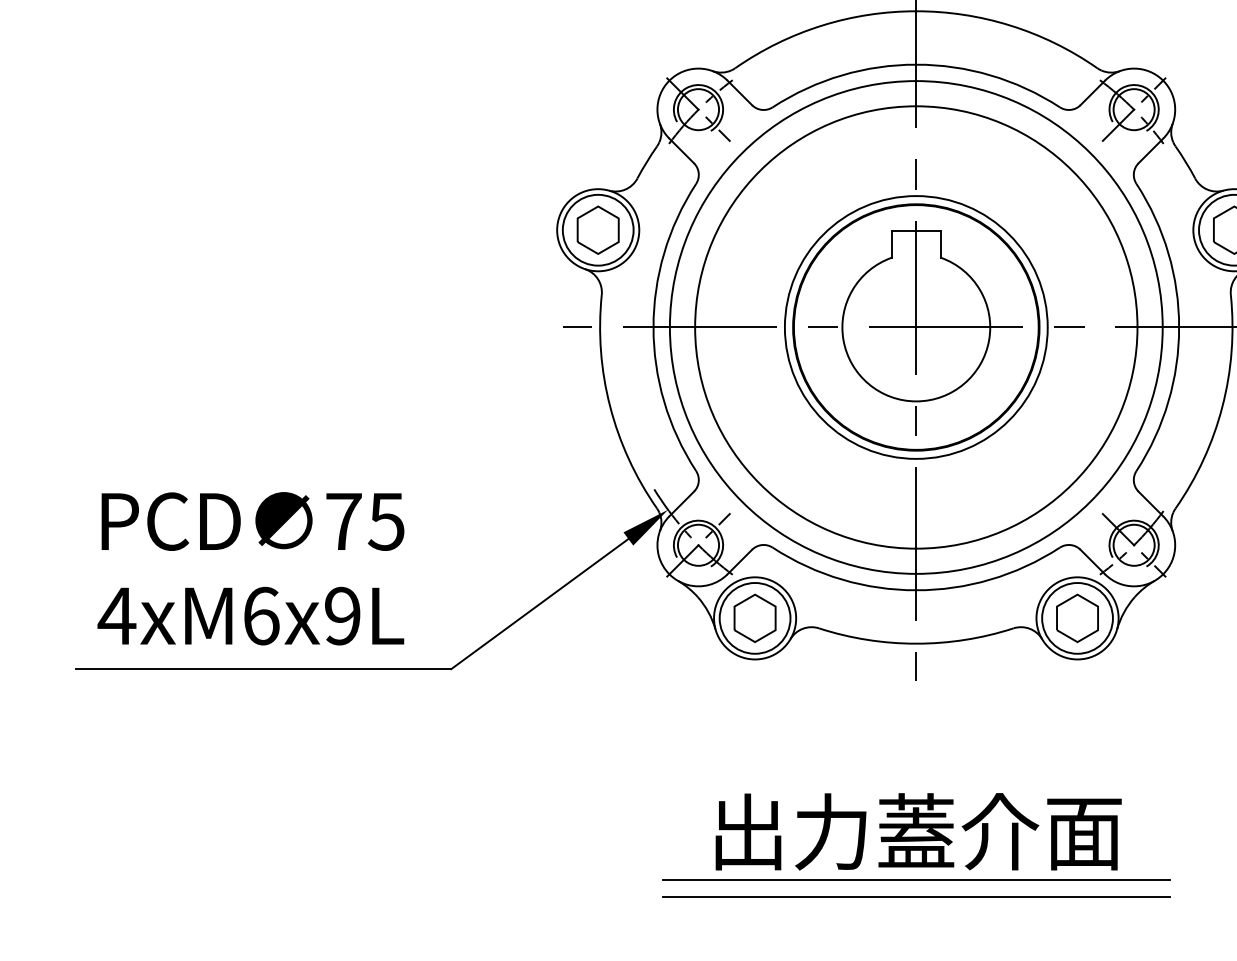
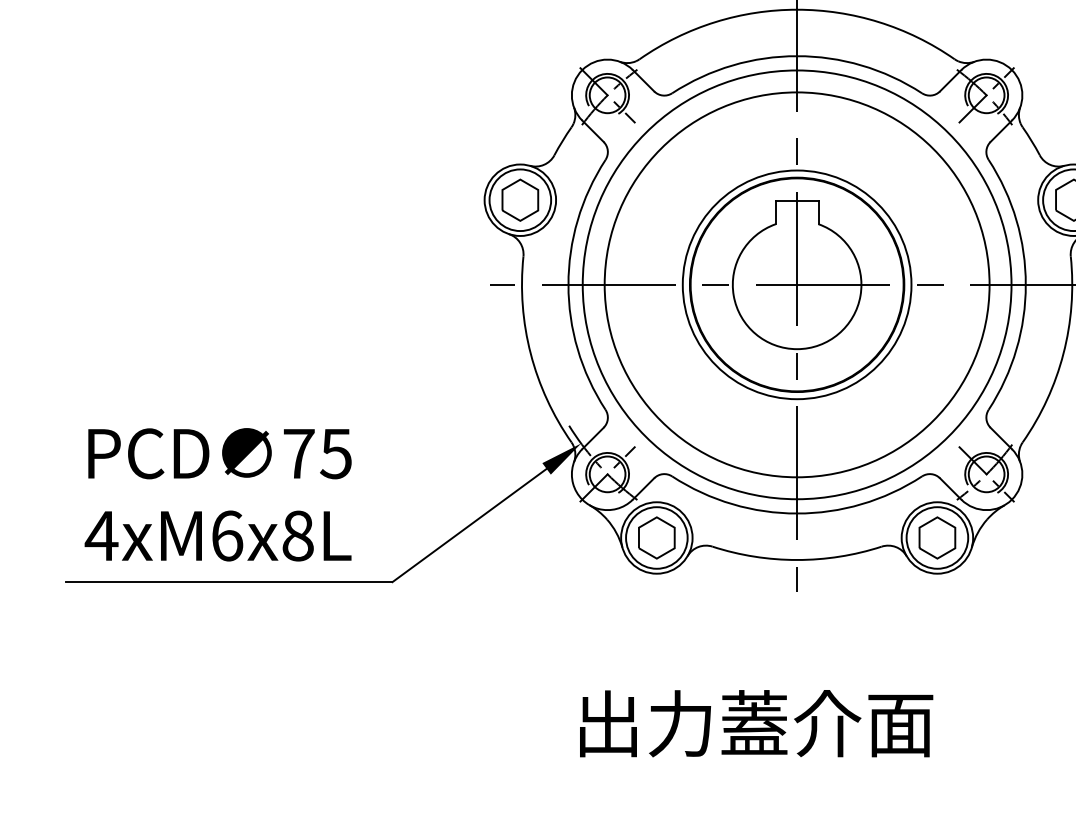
text: (342, 615) -> (297, 535), 4xM6x9L -> 4xM6x8L
text: (918, 831) -> (756, 723), moved
line: (915, 880) -> (796, 766), removed
line: (915, 896) -> (796, 779), removed

